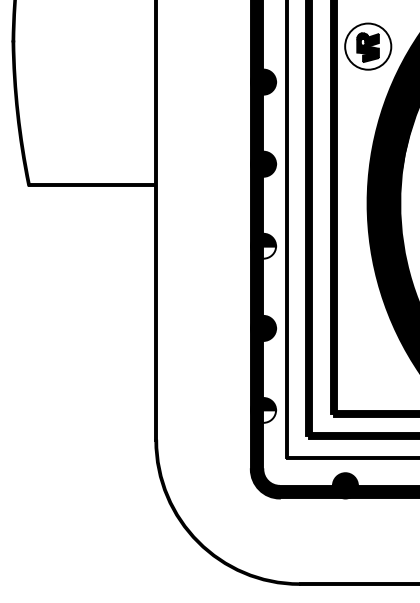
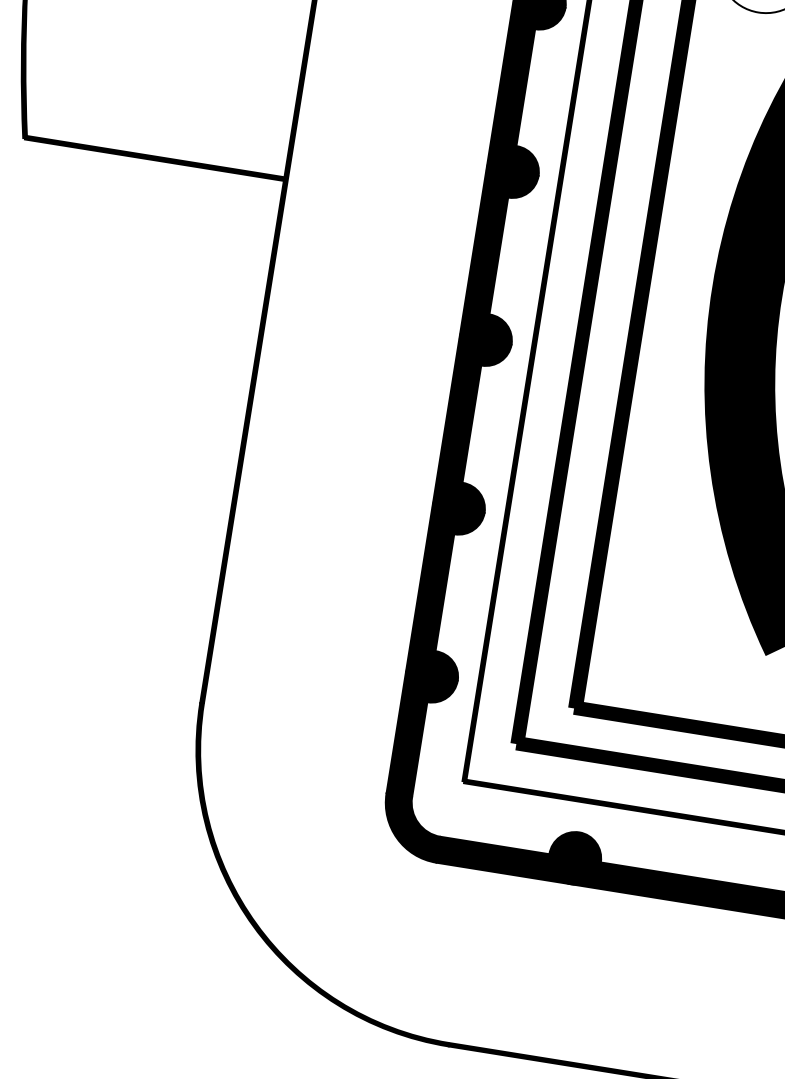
fill: (263, 252) -> (483, 352), added
fill: (263, 416) -> (429, 689), added

